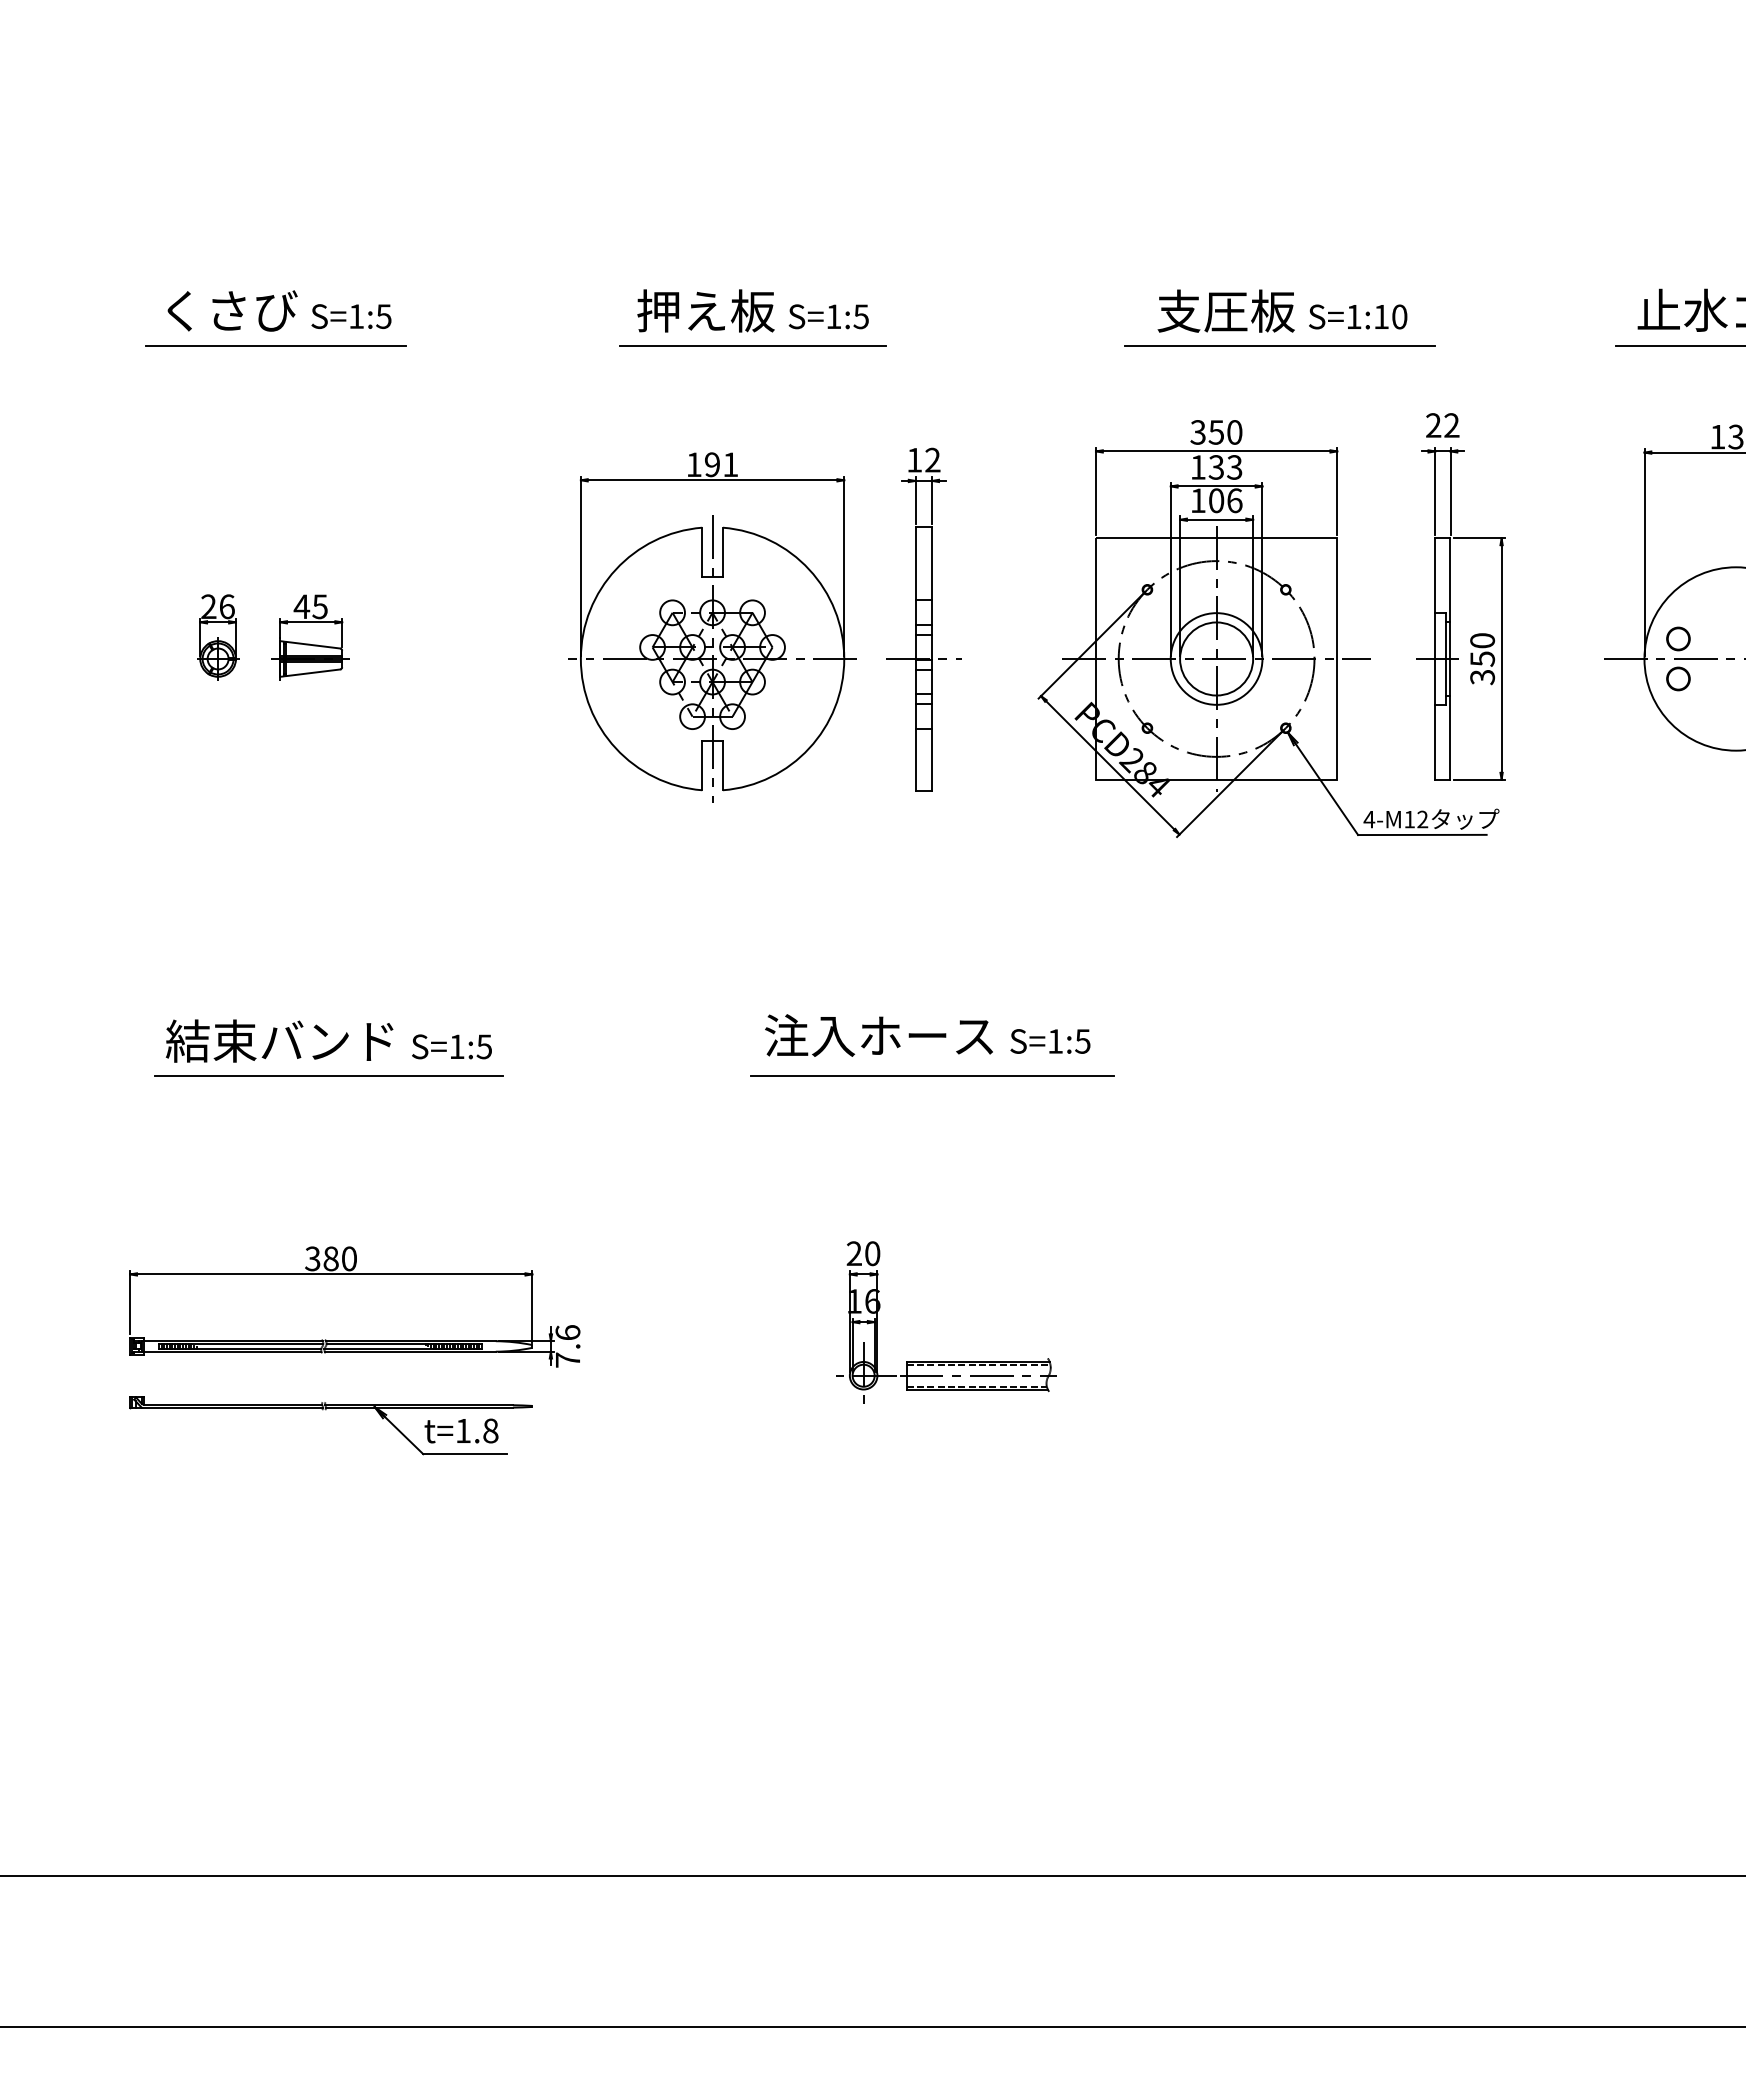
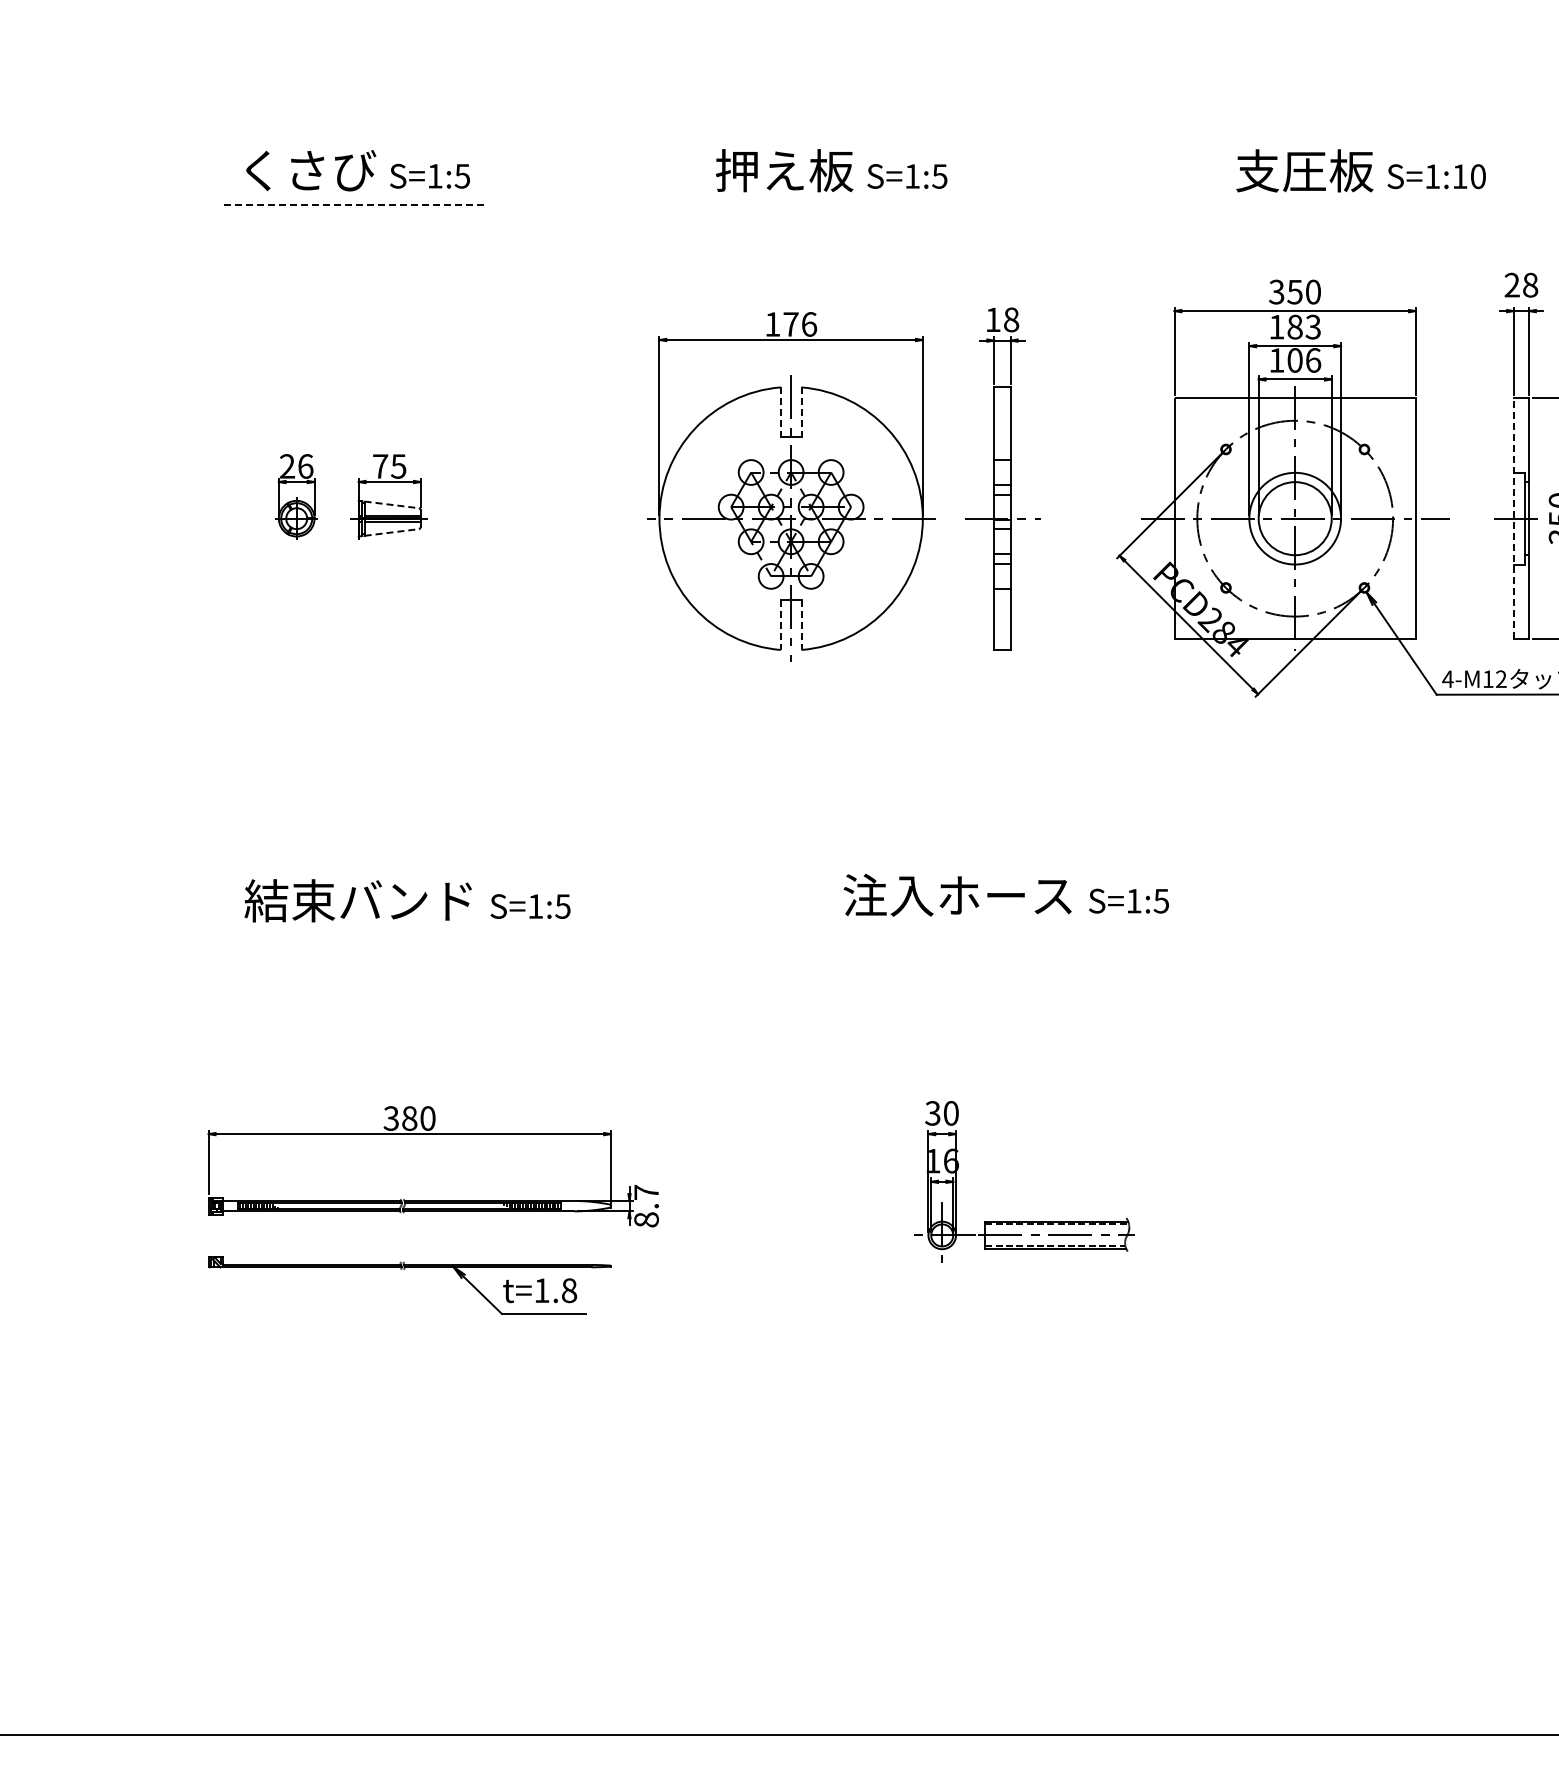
line: (275, 345) -> (354, 205), solid -> dashed
line: (752, 345) -> (831, 205), removed
line: (1279, 345) -> (1358, 205), removed
text: (1451, 425) -> (1530, 285), 22 -> 28
text: (932, 459) -> (1011, 319), 12 -> 18
text: (721, 464) -> (800, 324), 191 -> 176
text: (1216, 467) -> (1295, 327), 133 -> 183
line: (702, 552) -> (781, 412), solid -> dashed
line: (722, 552) -> (801, 412), solid -> dashed
text: (301, 606) -> (380, 466), 45 -> 75
line: (313, 645) -> (392, 505), solid -> dashed
line: (1435, 659) -> (1514, 519), solid -> dashed
line: (313, 672) -> (392, 532), solid -> dashed
line: (702, 765) -> (781, 625), solid -> dashed
line: (722, 765) -> (801, 625), solid -> dashed
line: (328, 1075) -> (407, 935), removed
line: (932, 1075) -> (1011, 935), removed
text: (853, 1253) -> (932, 1113), 20 -> 30
text: (567, 1346) -> (646, 1206), 7.6 -> 8.7

